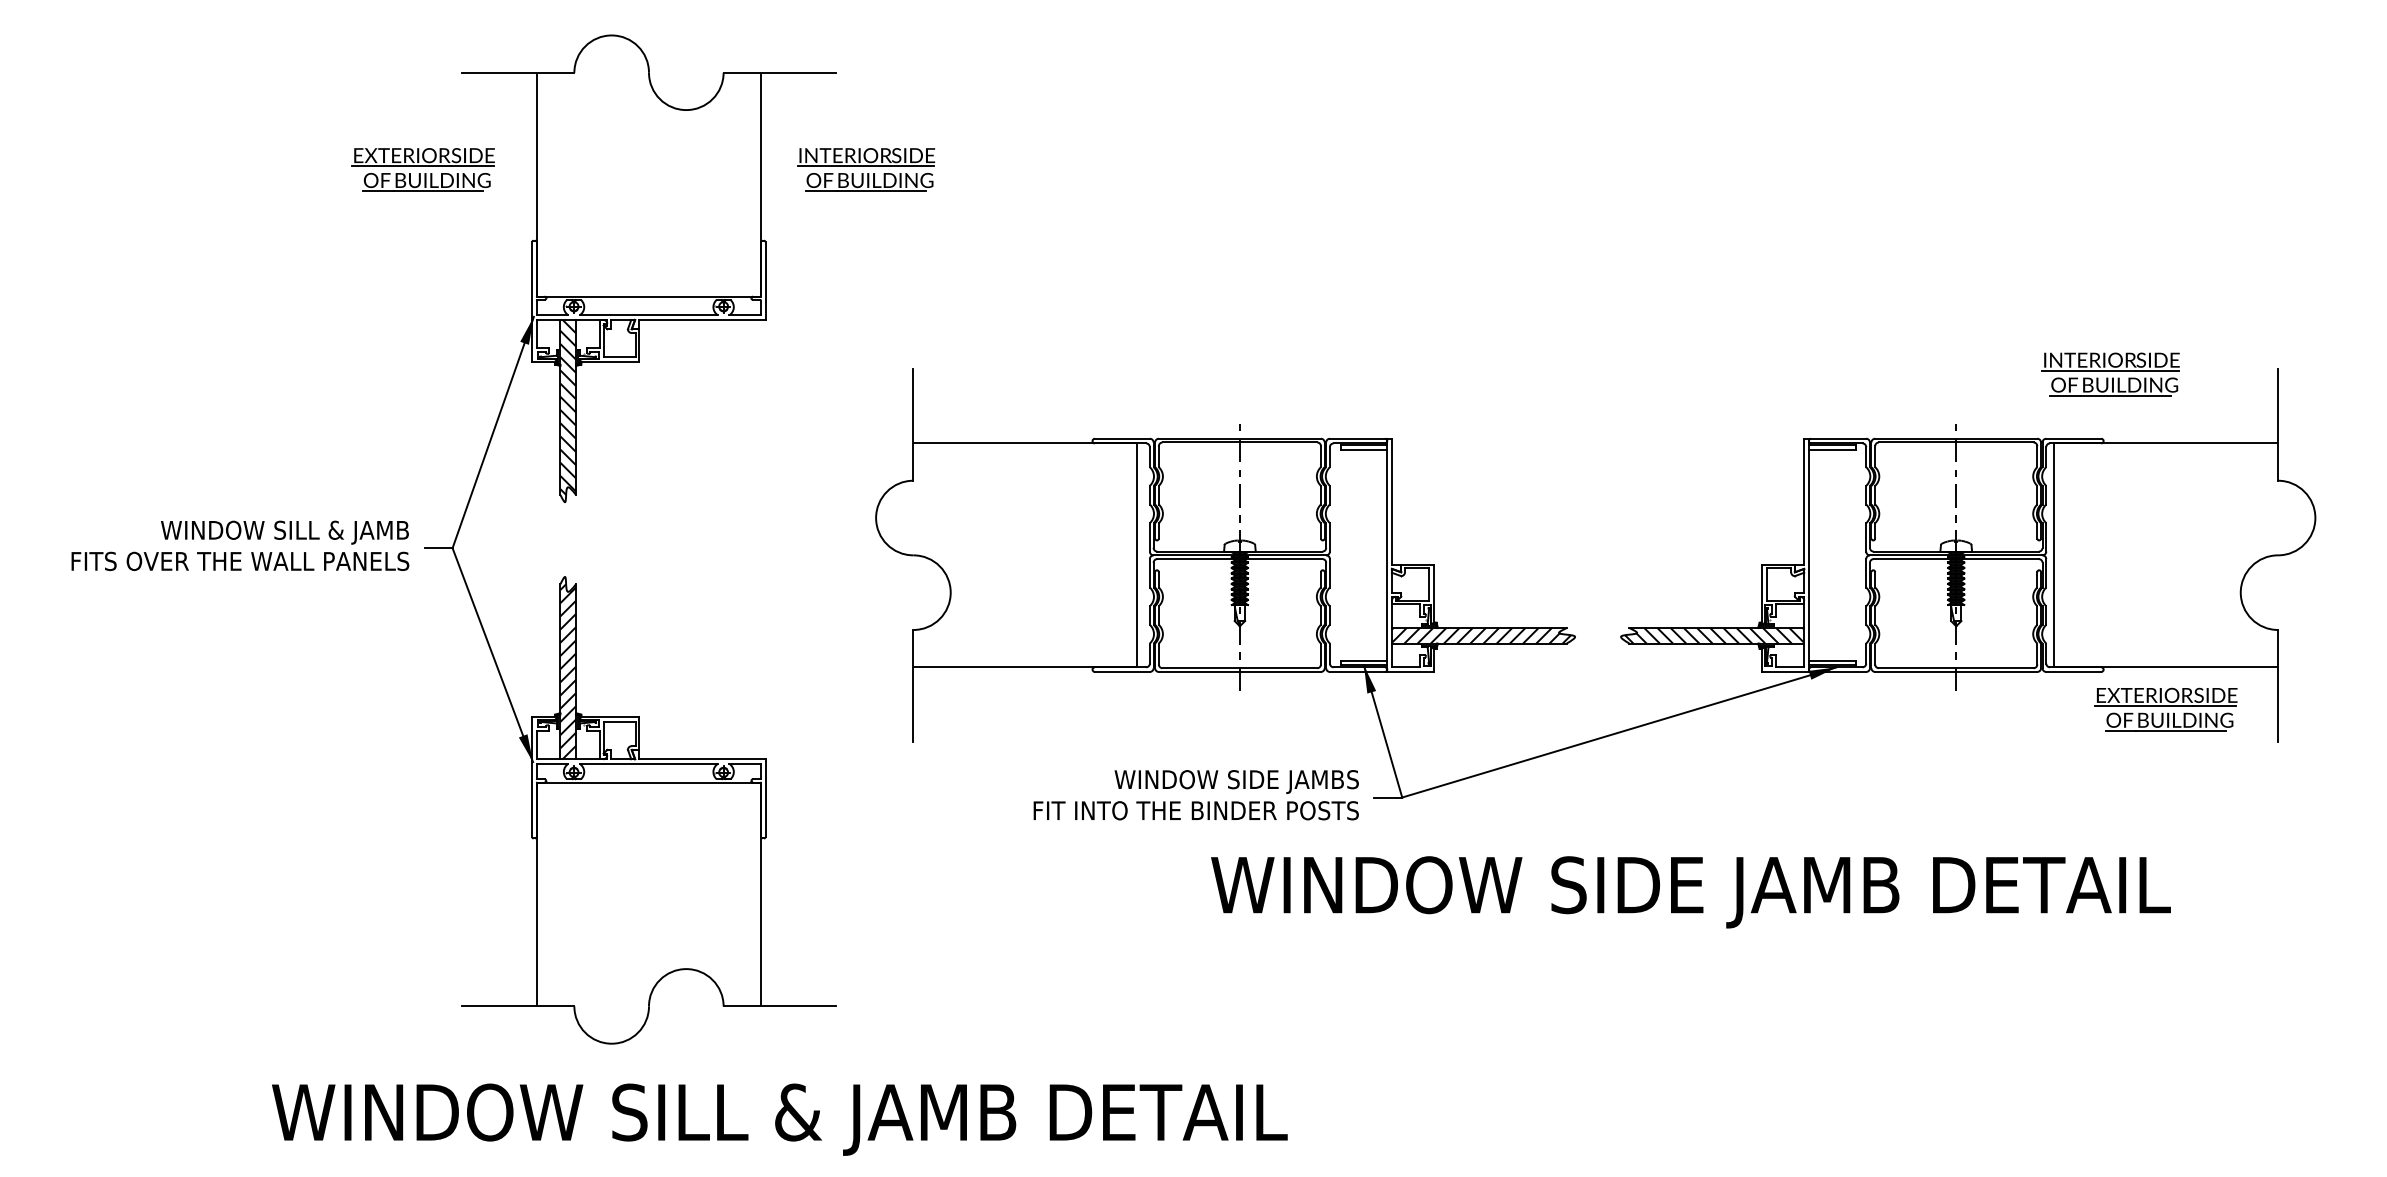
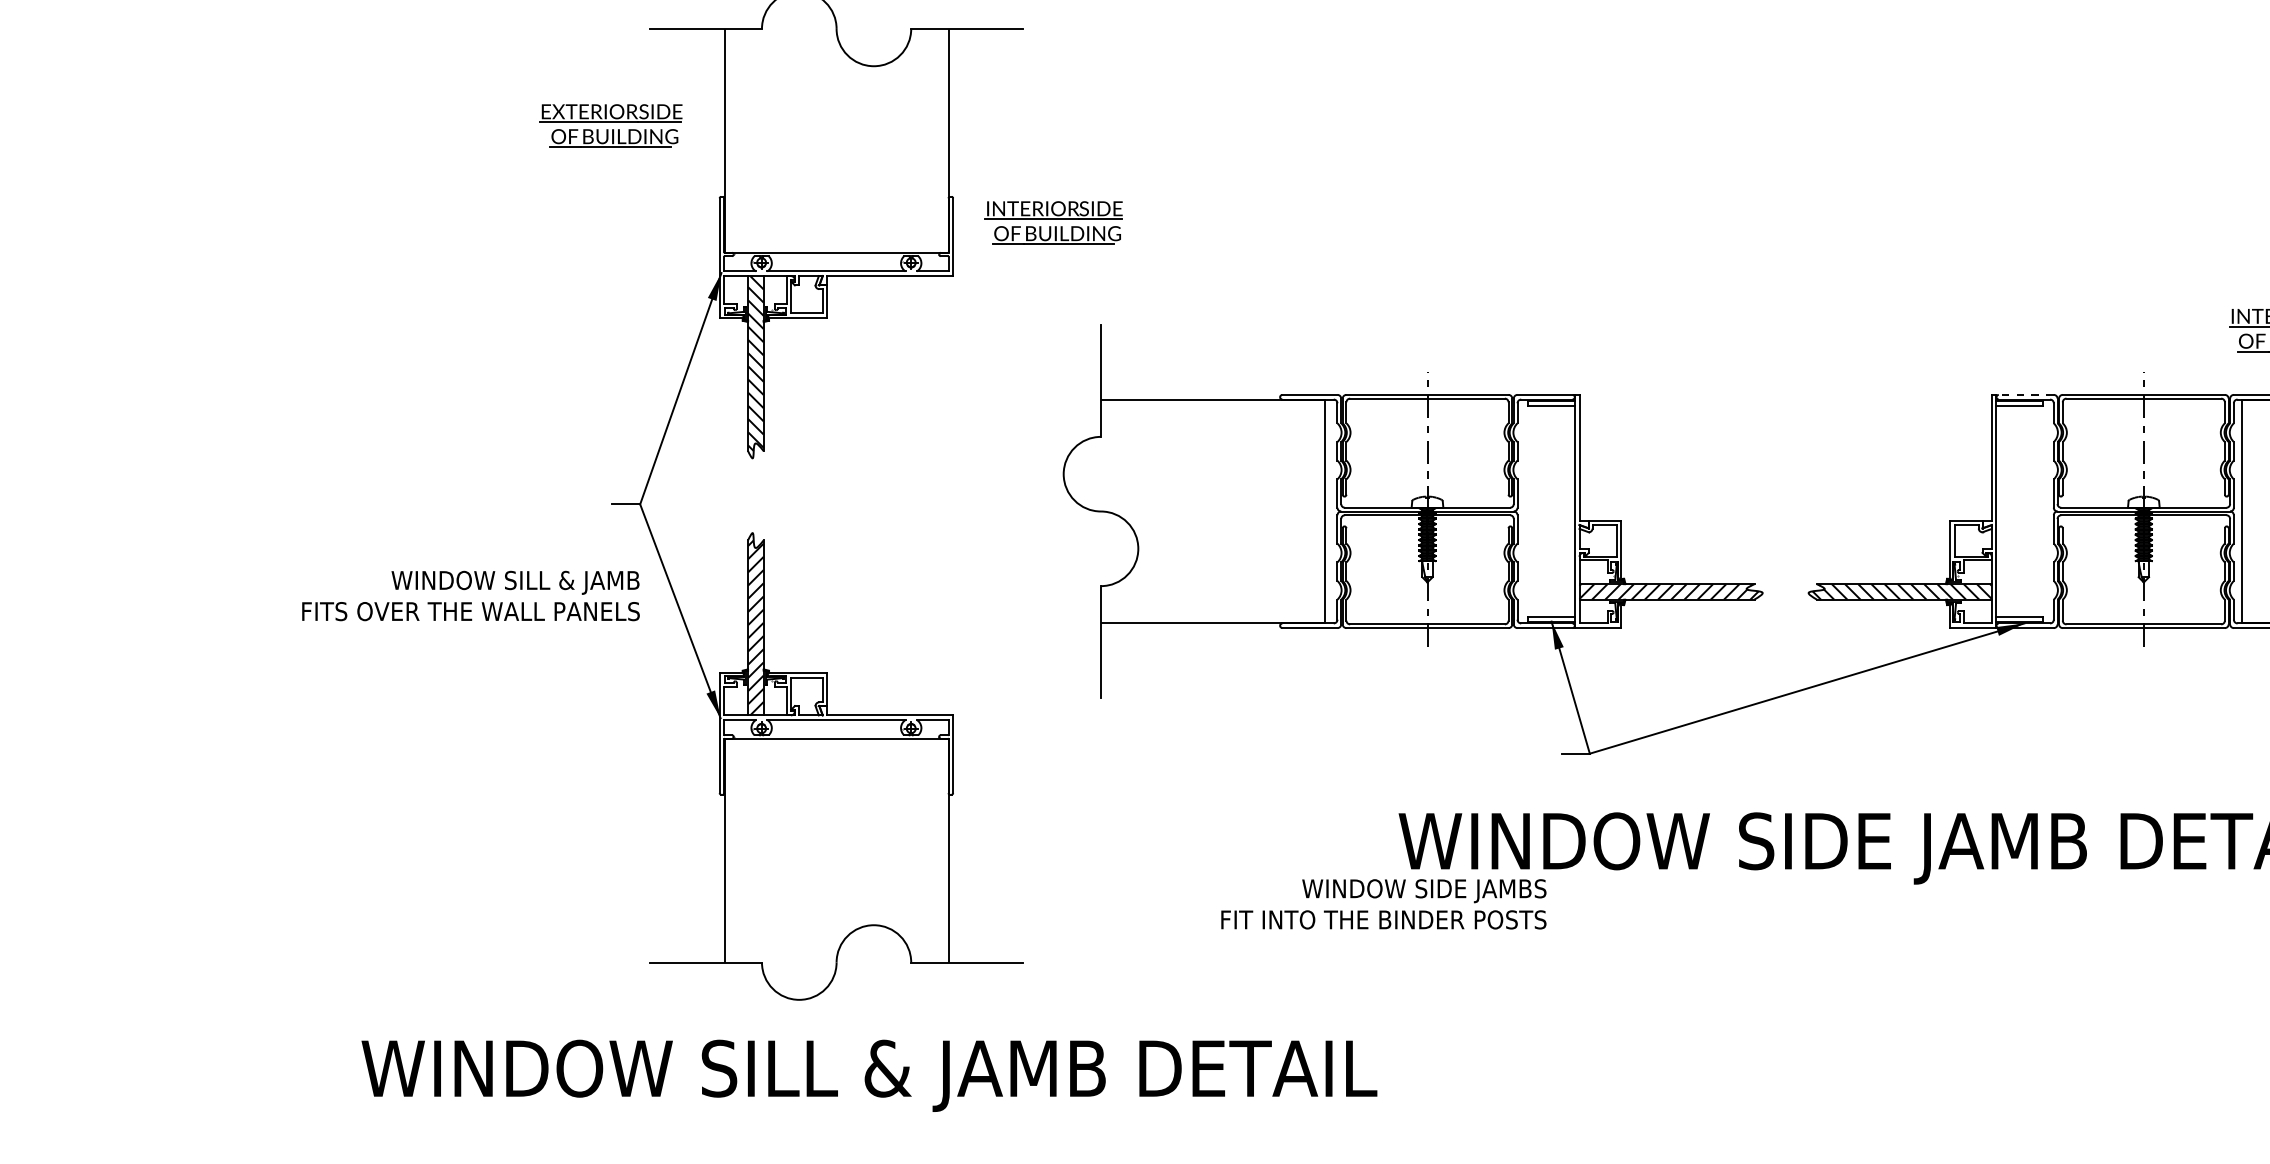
part: (866, 169) -> (1054, 222), moved
line: (1838, 438) -> (2026, 394), solid -> dashed
text: (240, 545) -> (471, 595), moved
text: (1195, 795) -> (1383, 904), moved
text: (779, 1119) -> (869, 1075), moved

